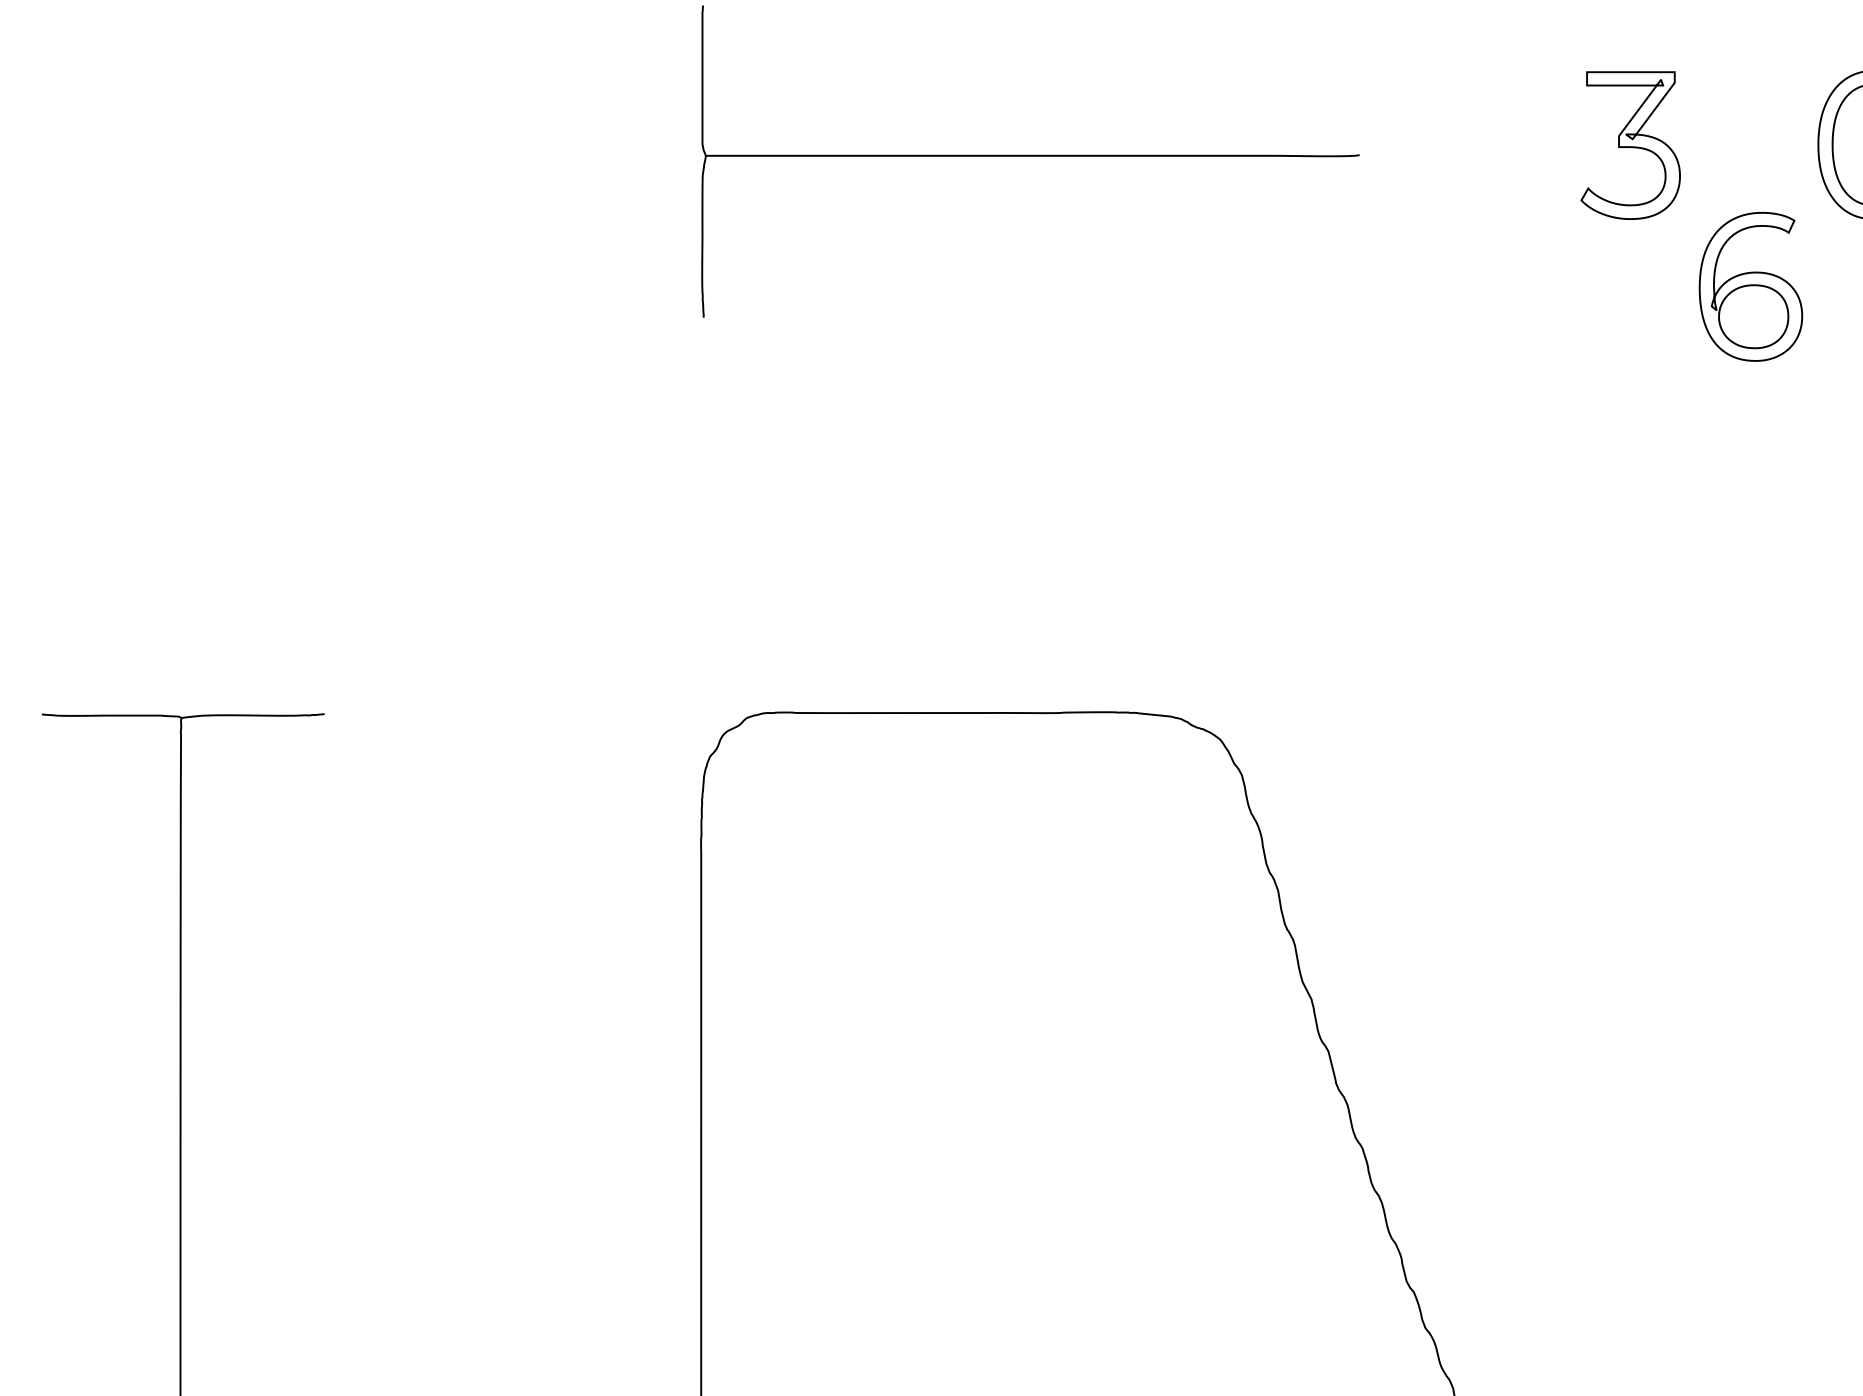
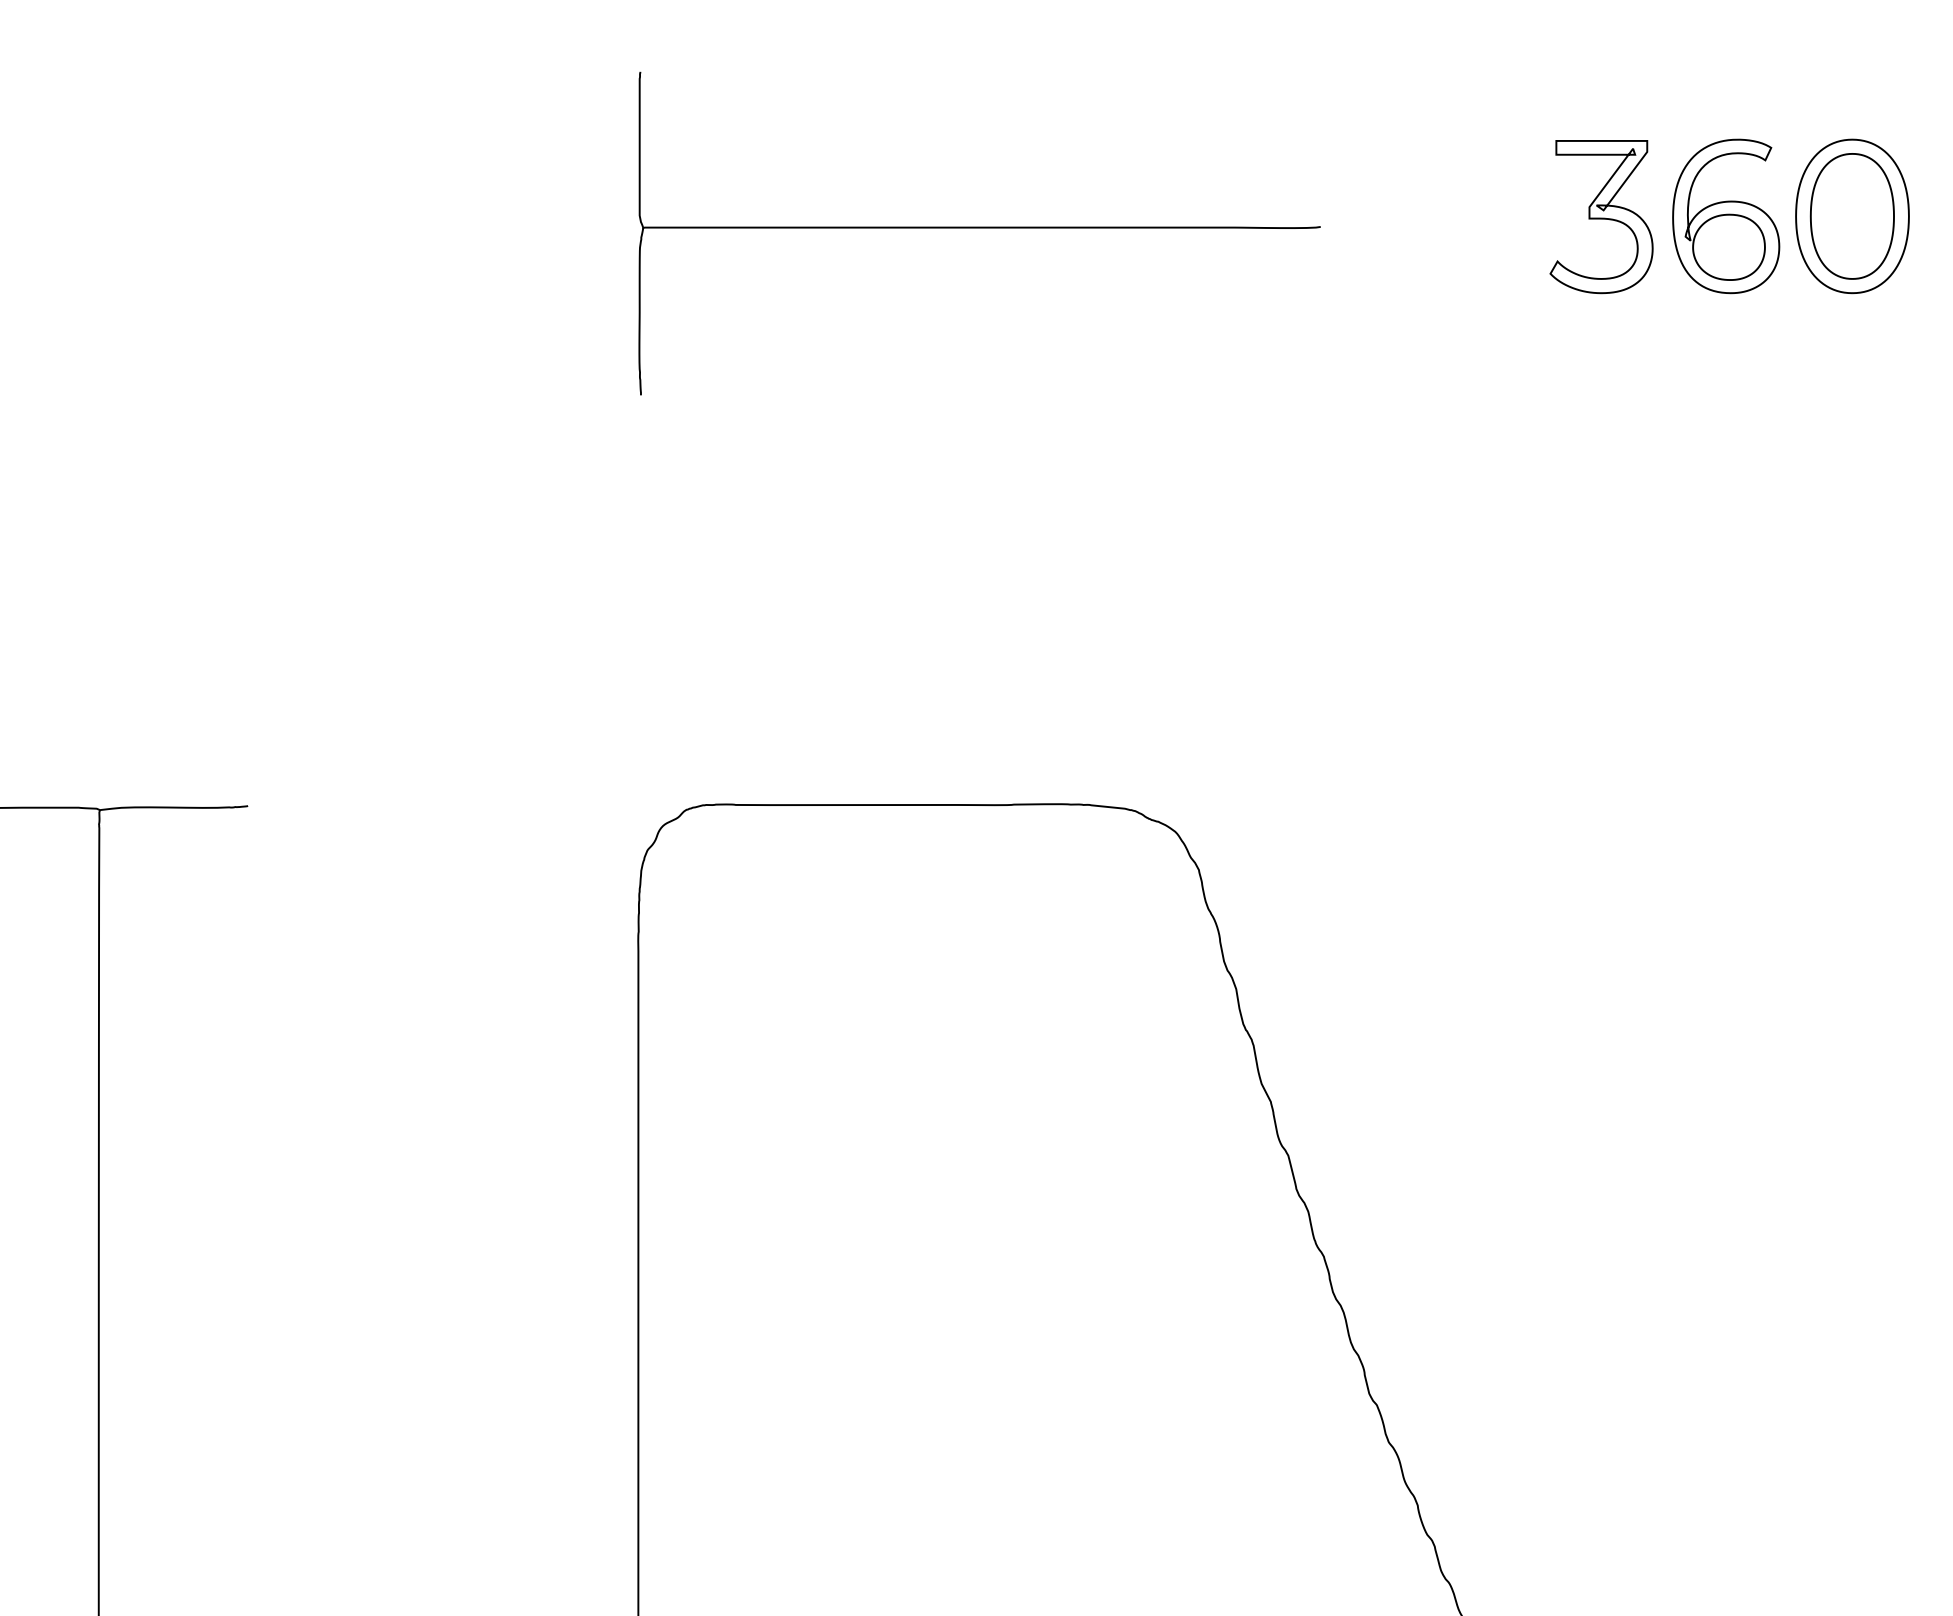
part: (1751, 286) -> (1726, 216), moved

